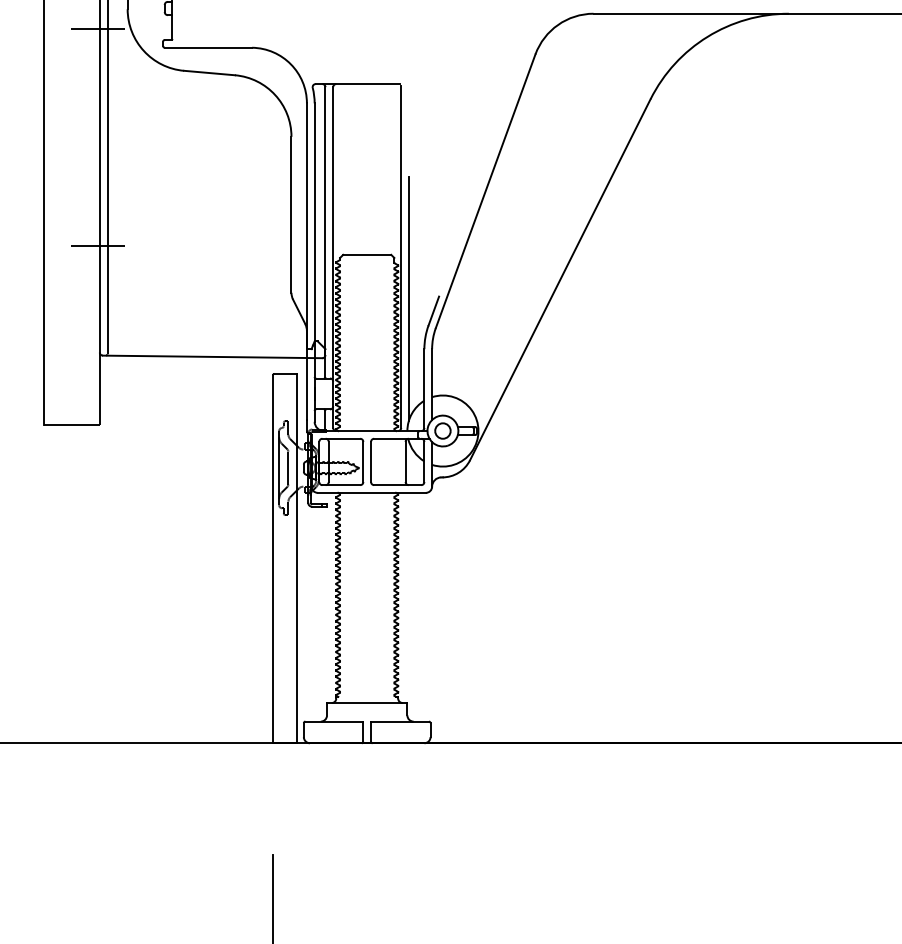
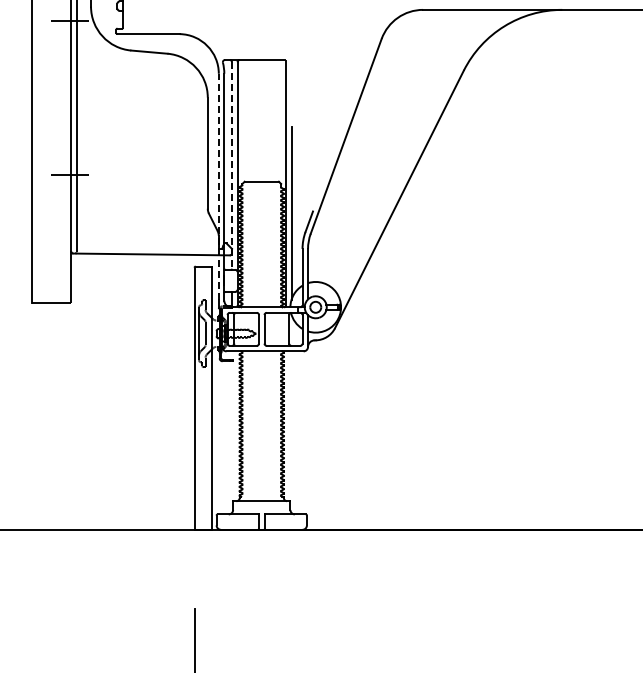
line: (326, 232) -> (232, 165), solid -> dashed
line: (306, 261) -> (218, 186), solid -> dashed

